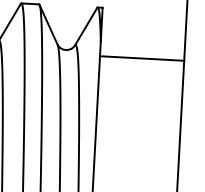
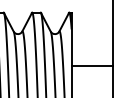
line: (140, 58) -> (91, 66), moved

